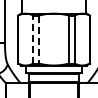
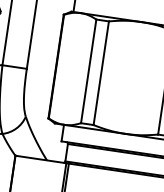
line: (33, 39) -> (89, 71), dashed -> solid
line: (39, 40) -> (101, 75), dashed -> solid

